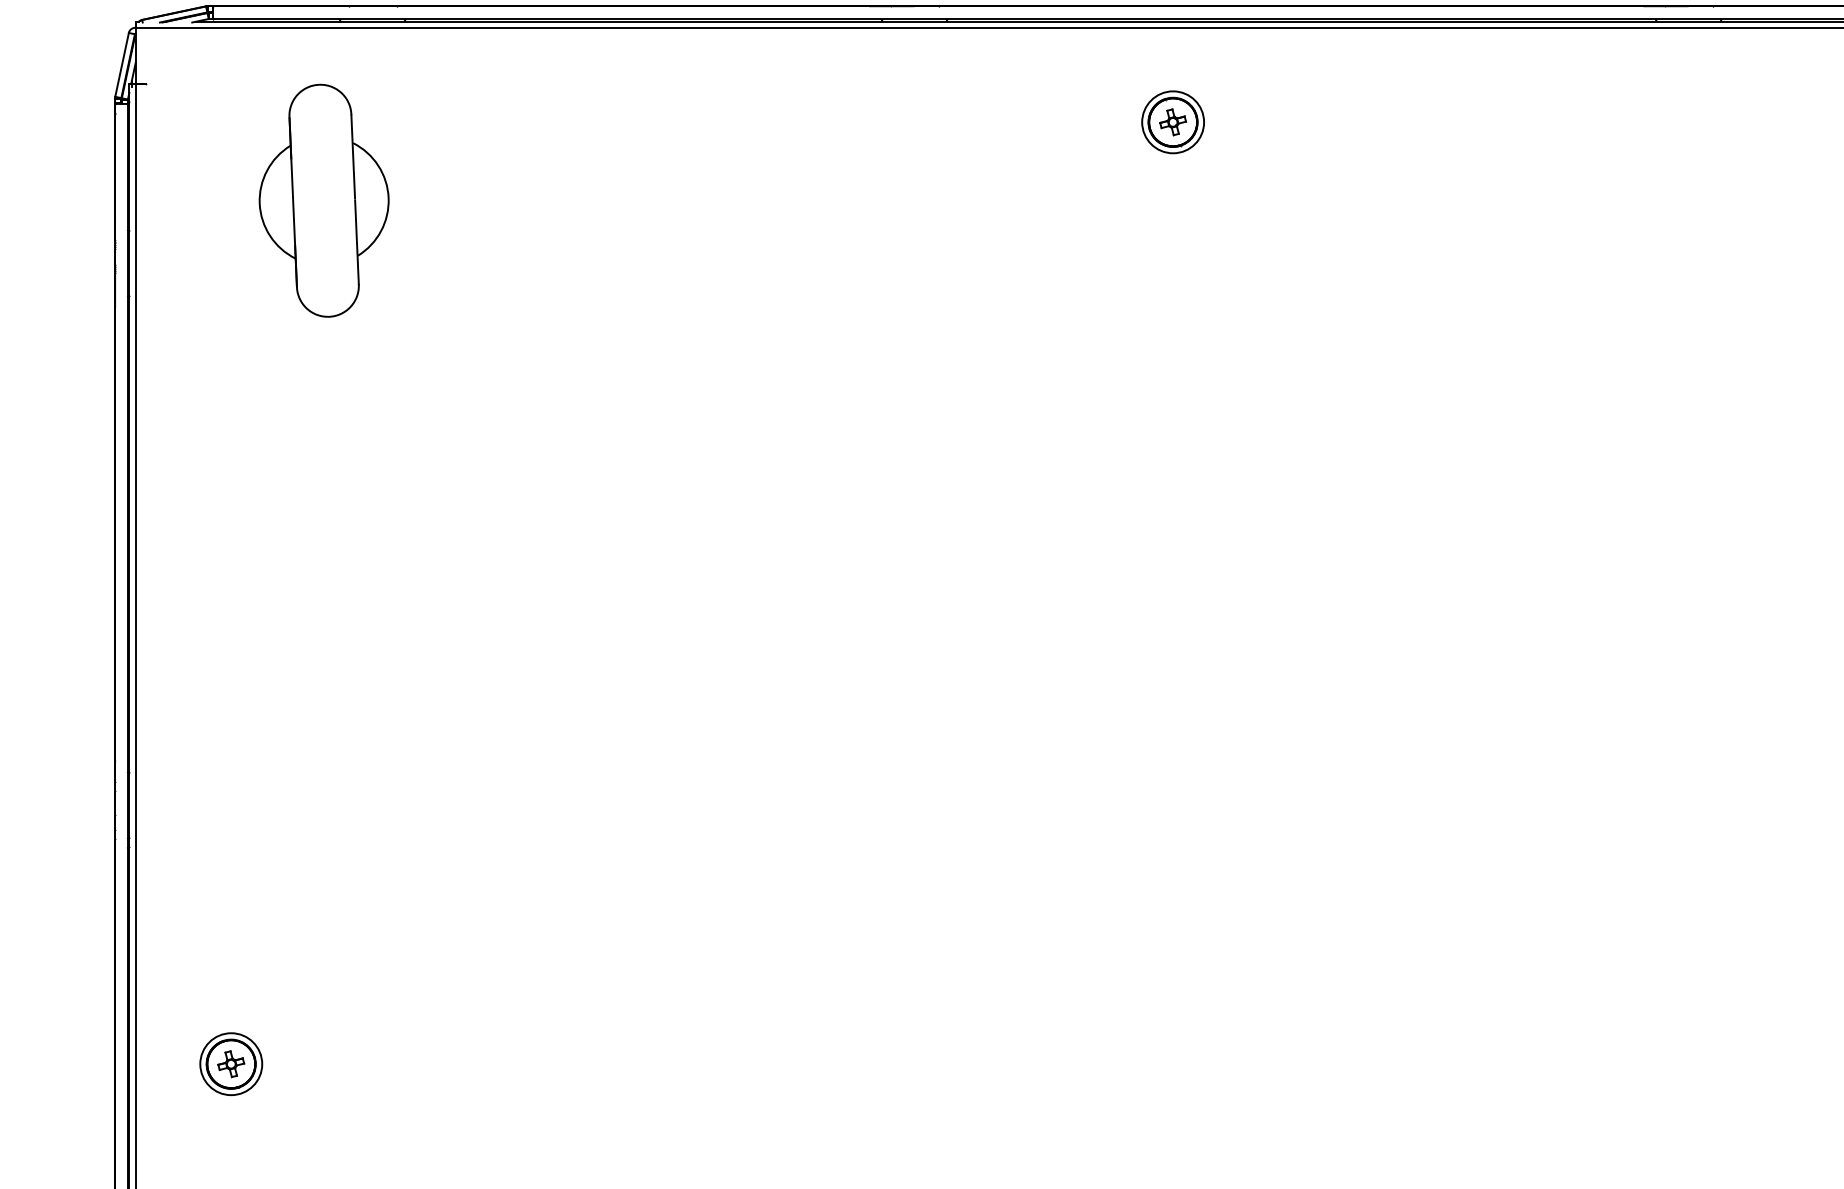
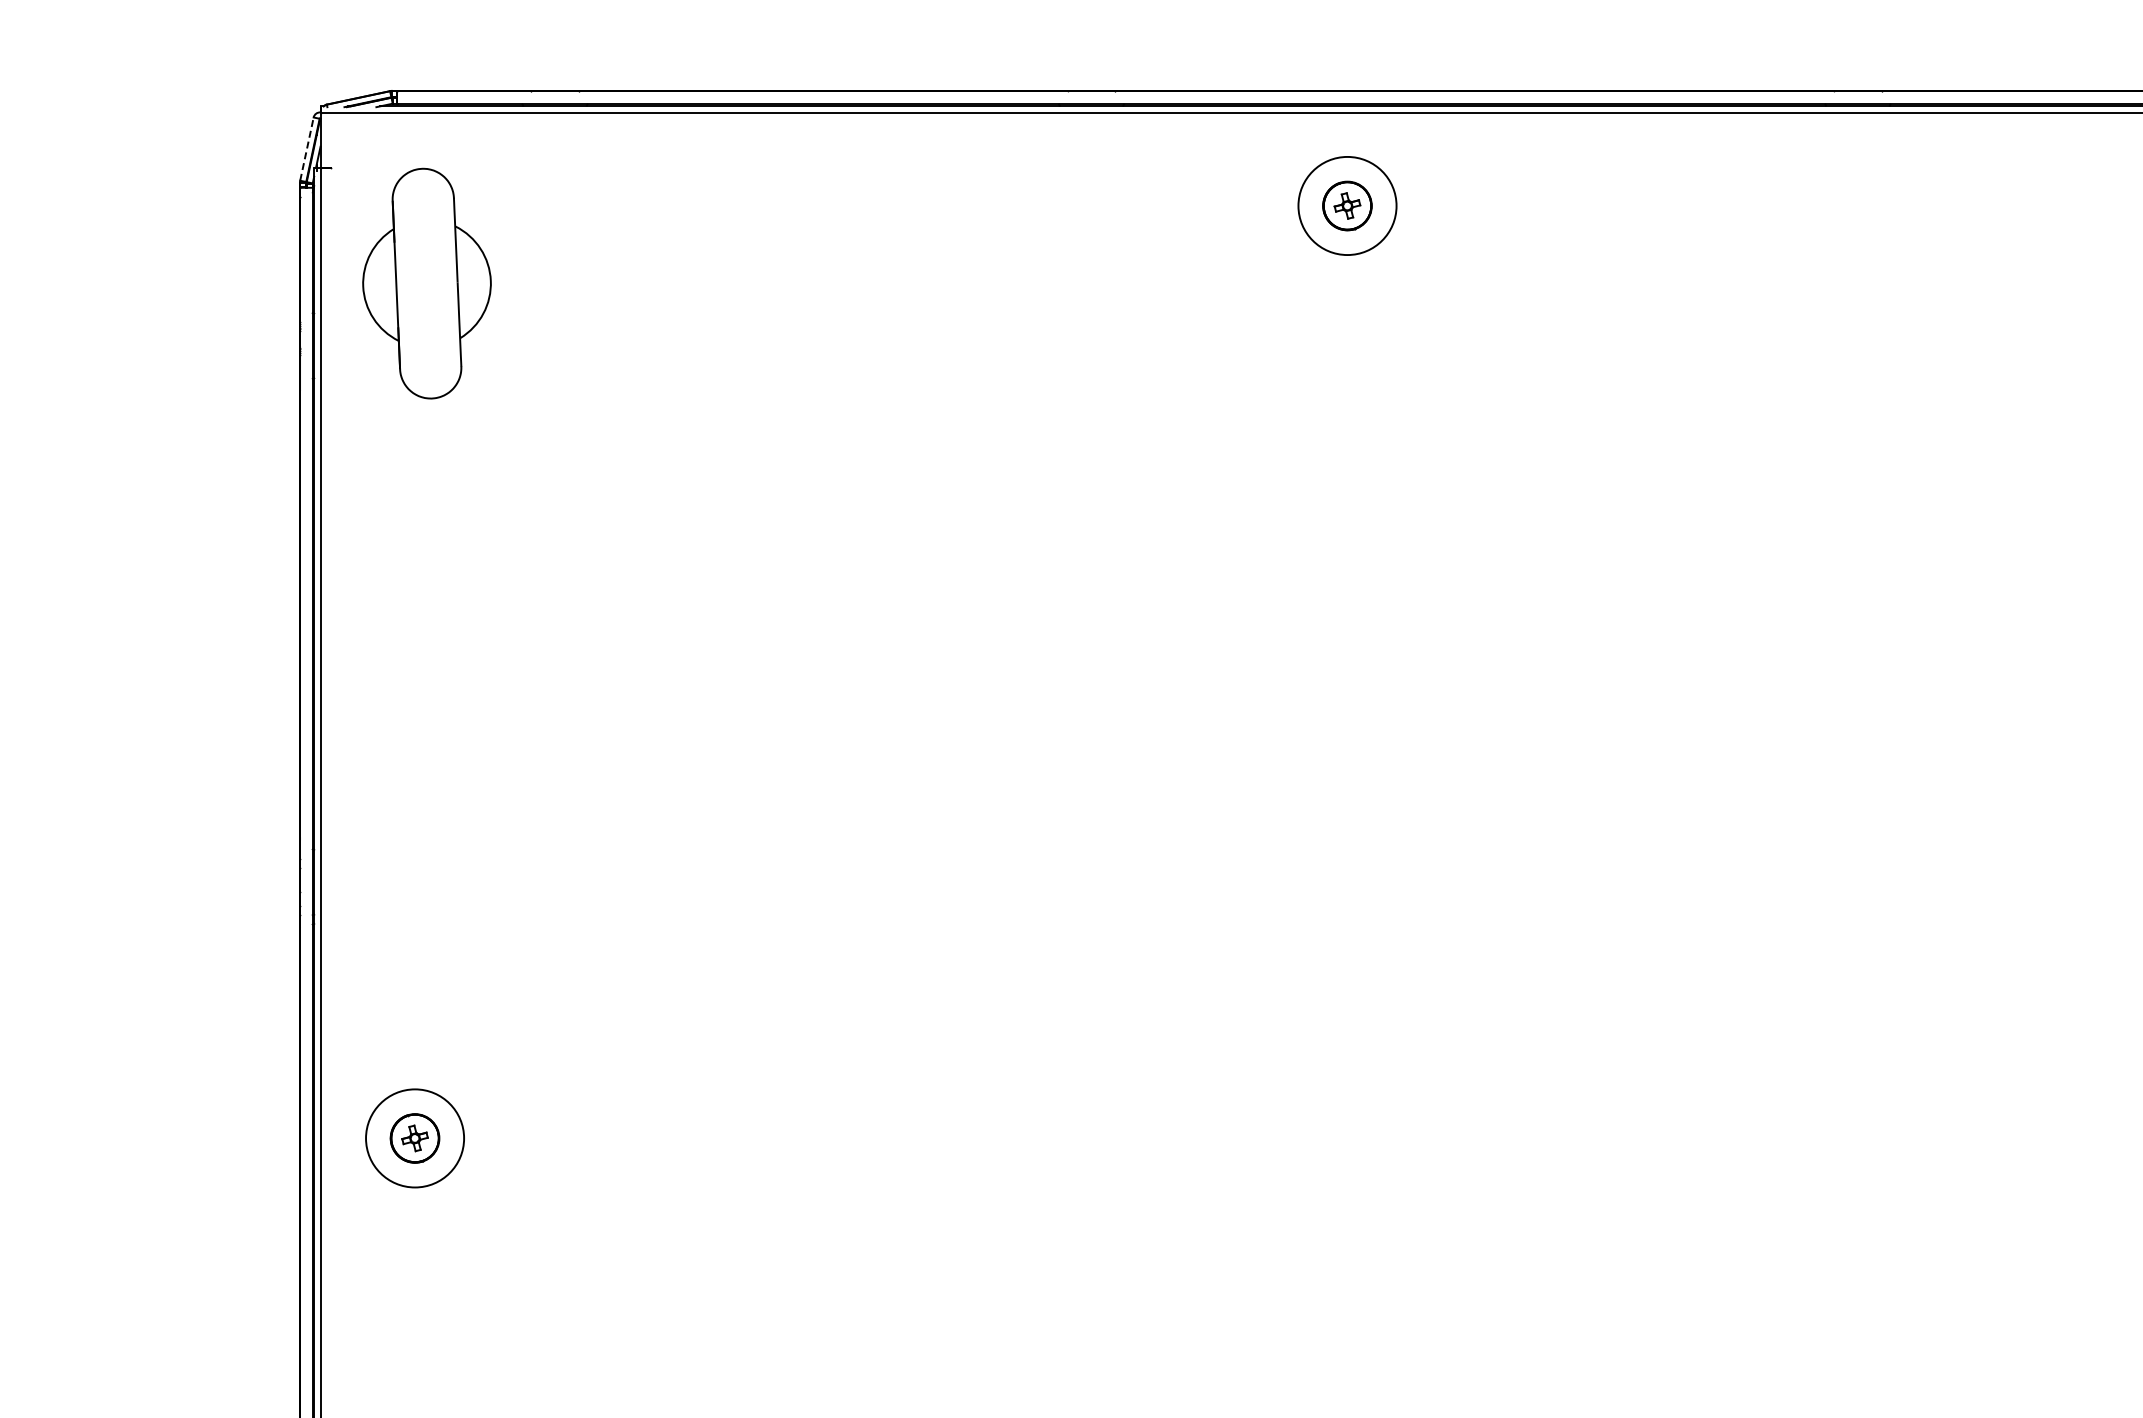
line: (122, 64) -> (307, 148), solid -> dashed
circle: (1173, 121) -> (1347, 205), size x1.6
part: (323, 200) -> (426, 283), moved
circle: (230, 1064) -> (414, 1138), size x1.6

